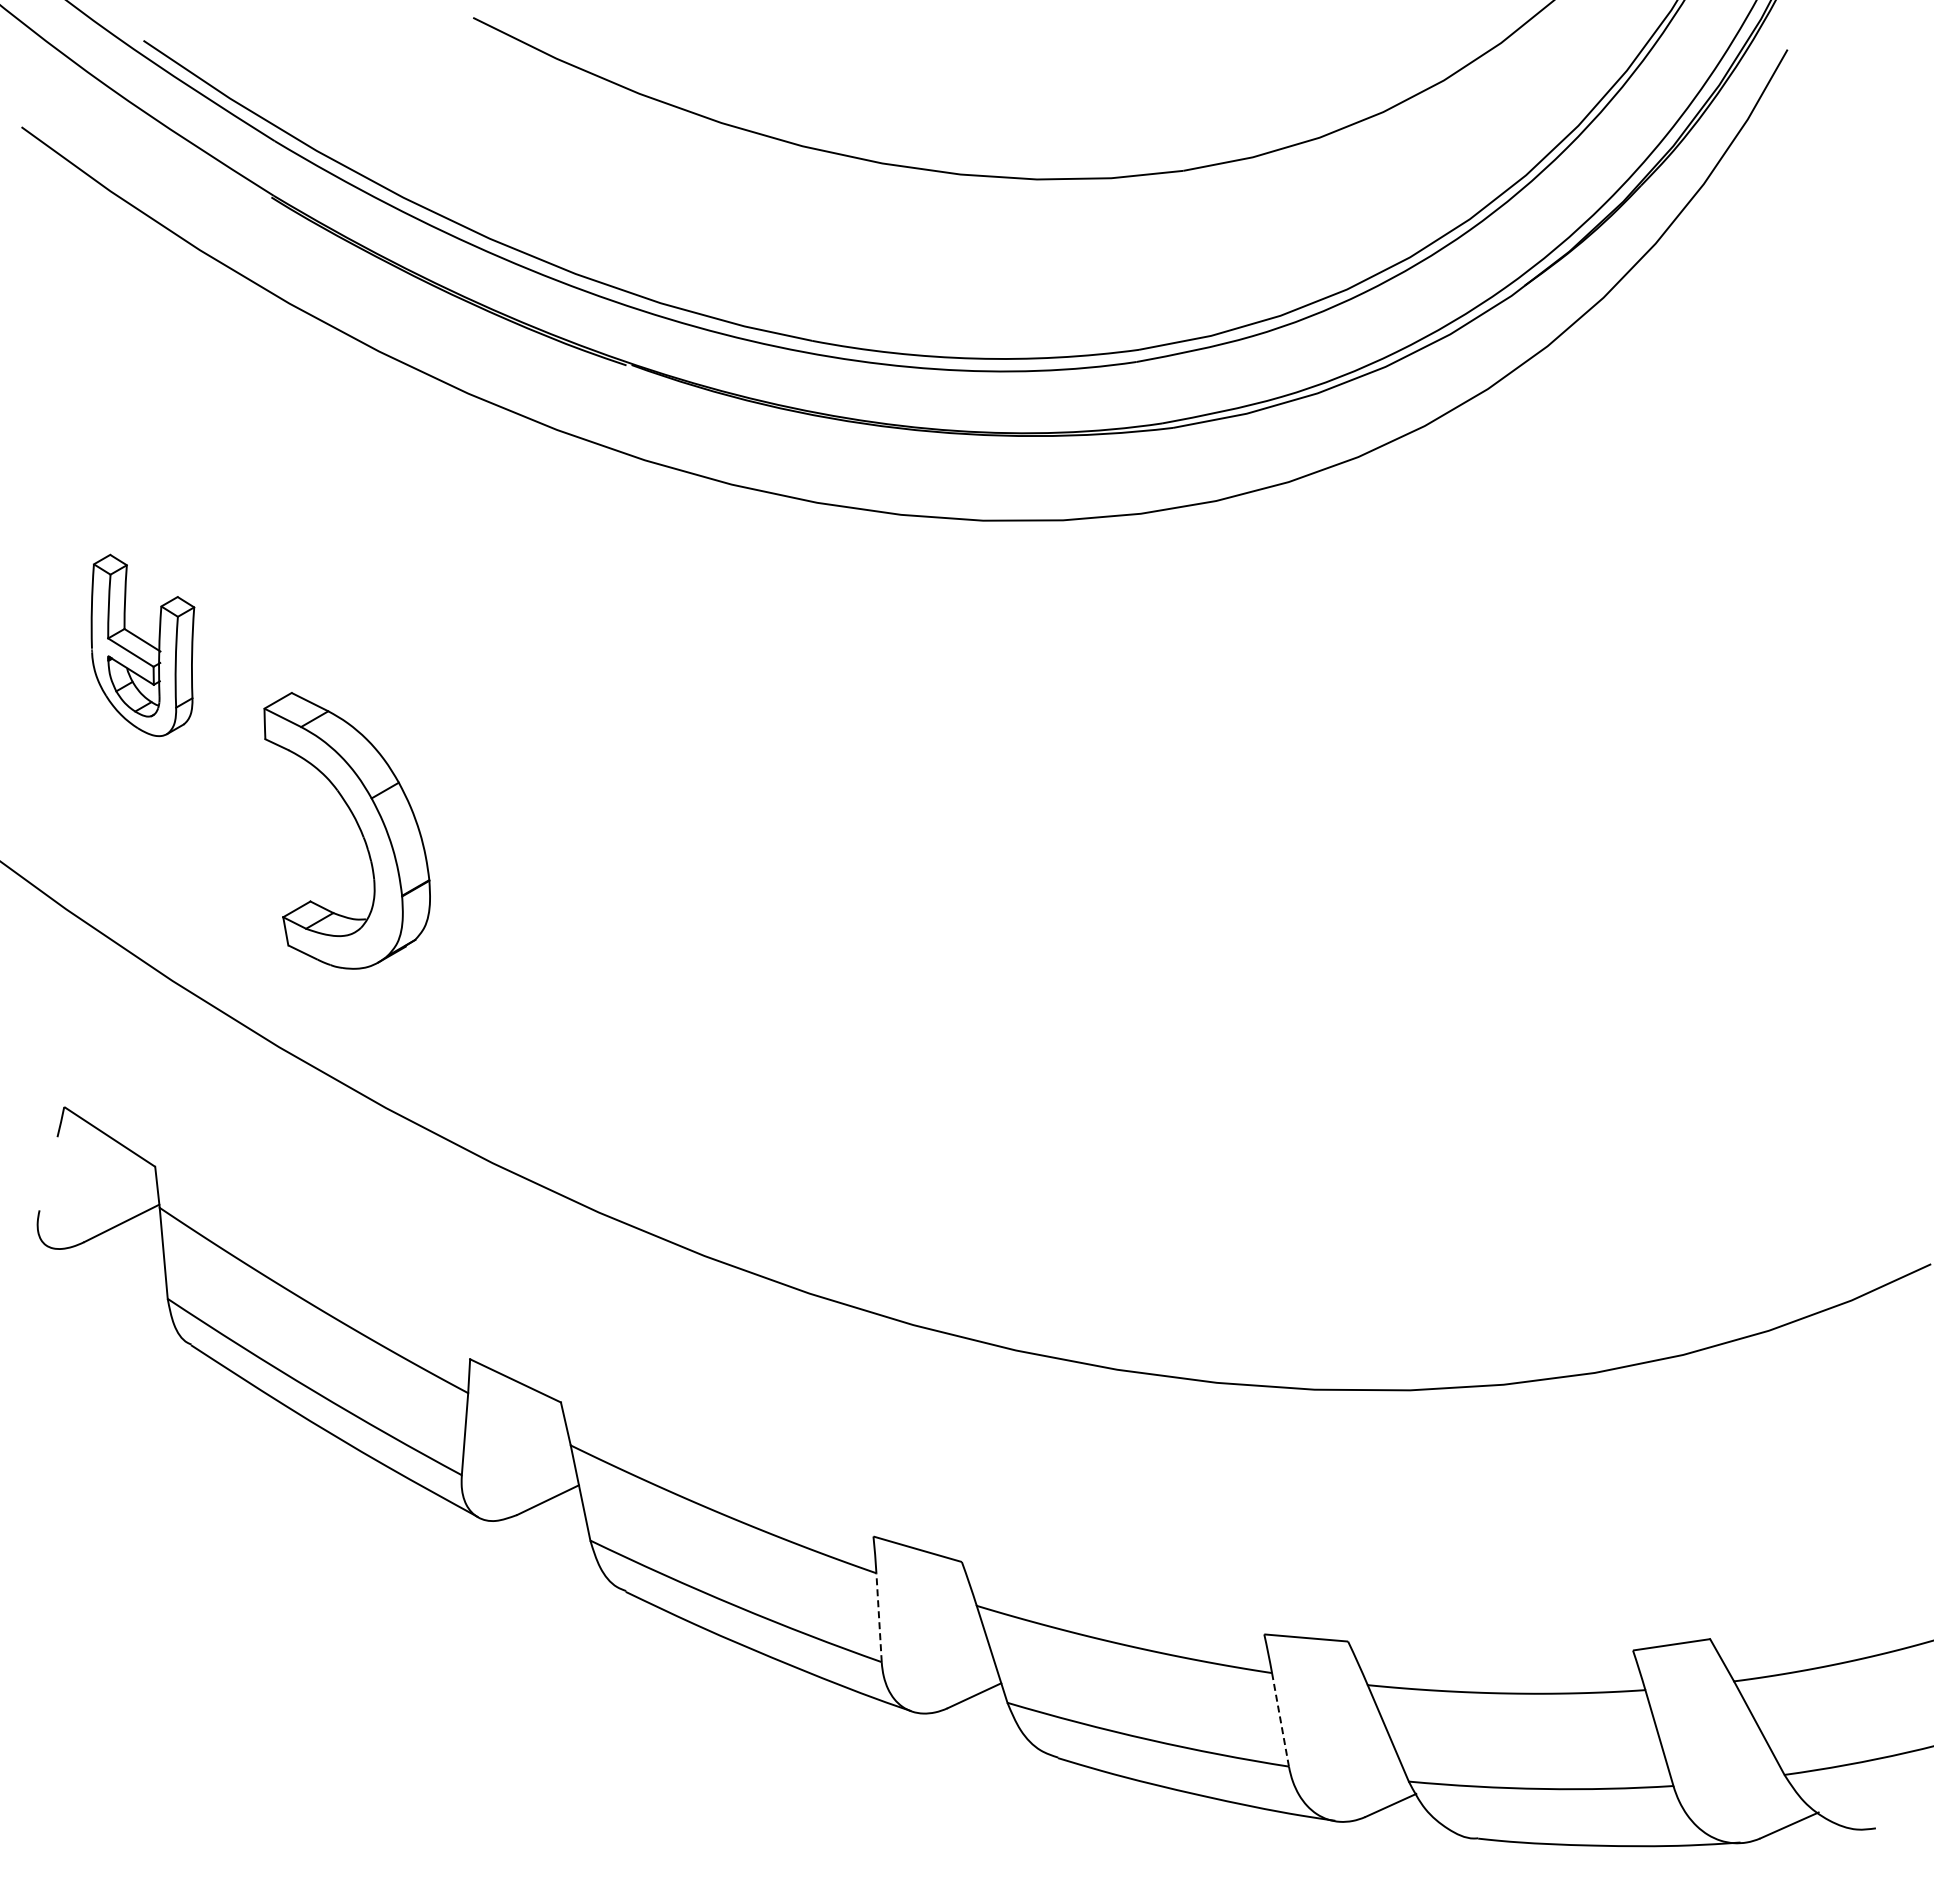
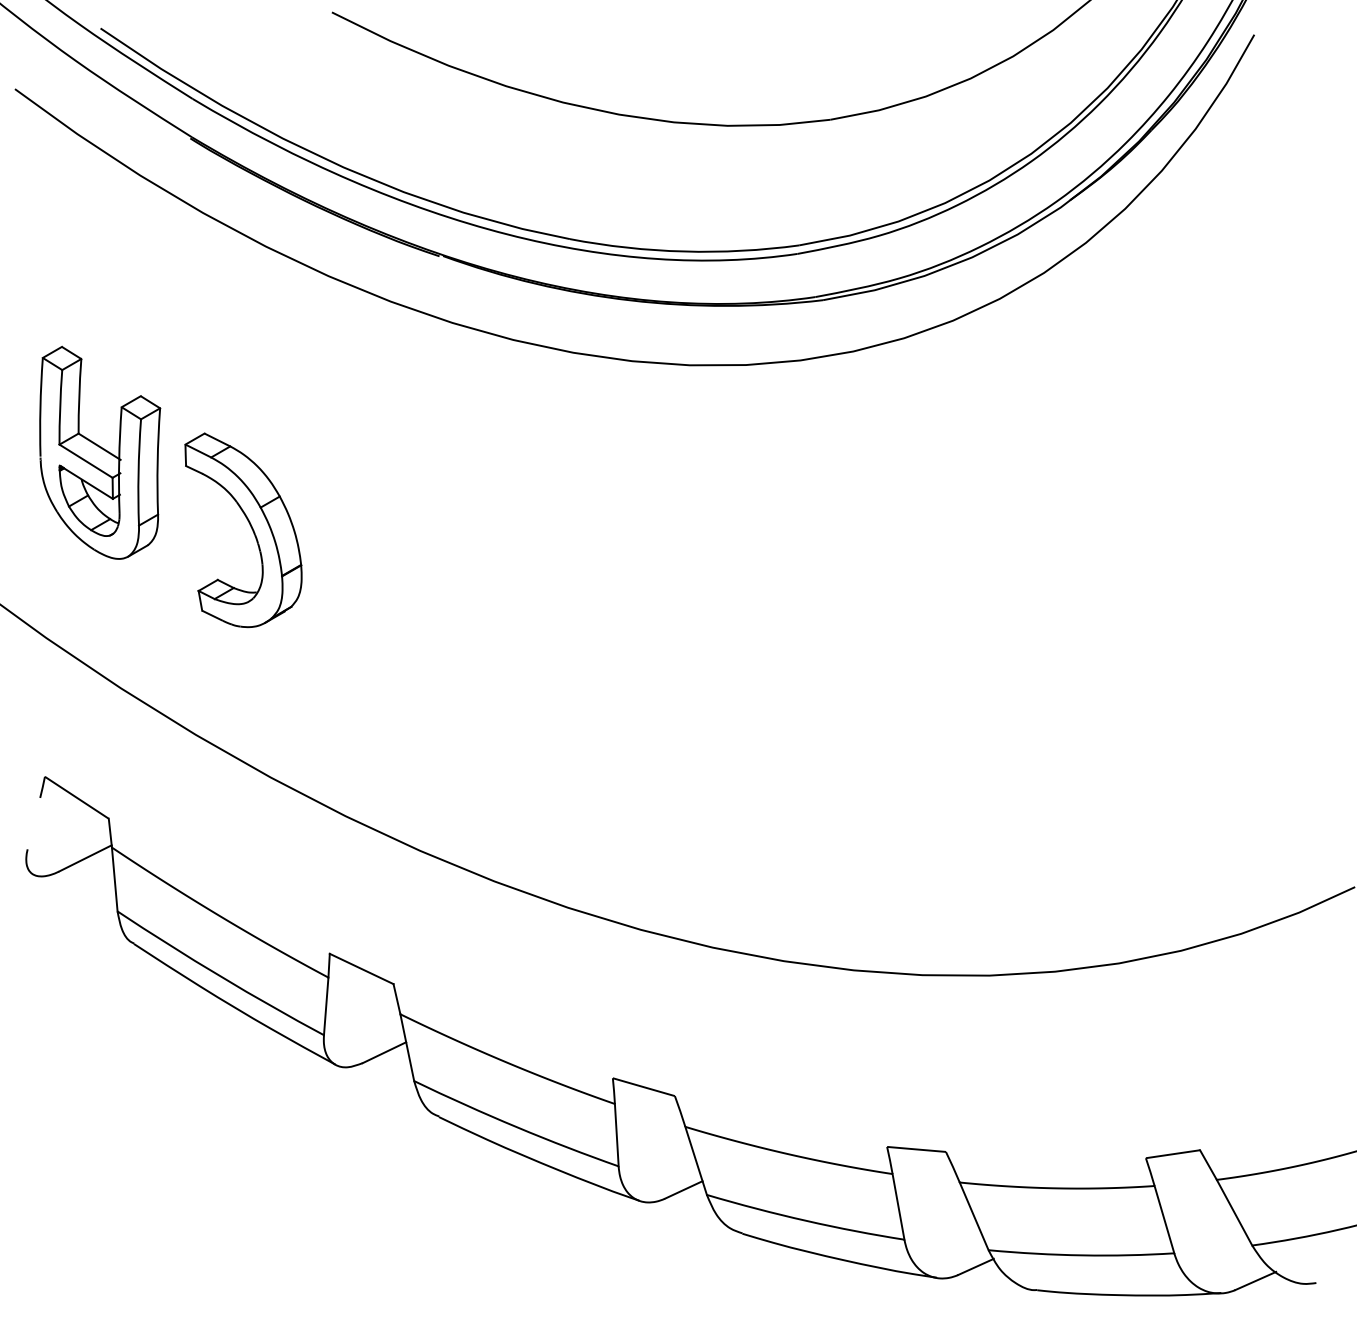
part: (142, 645) -> (99, 452), size x1.67
part: (357, 825) -> (250, 526), moved
line: (879, 1617) -> (617, 1135), dashed -> solid
line: (1280, 1719) -> (898, 1206), dashed -> solid

